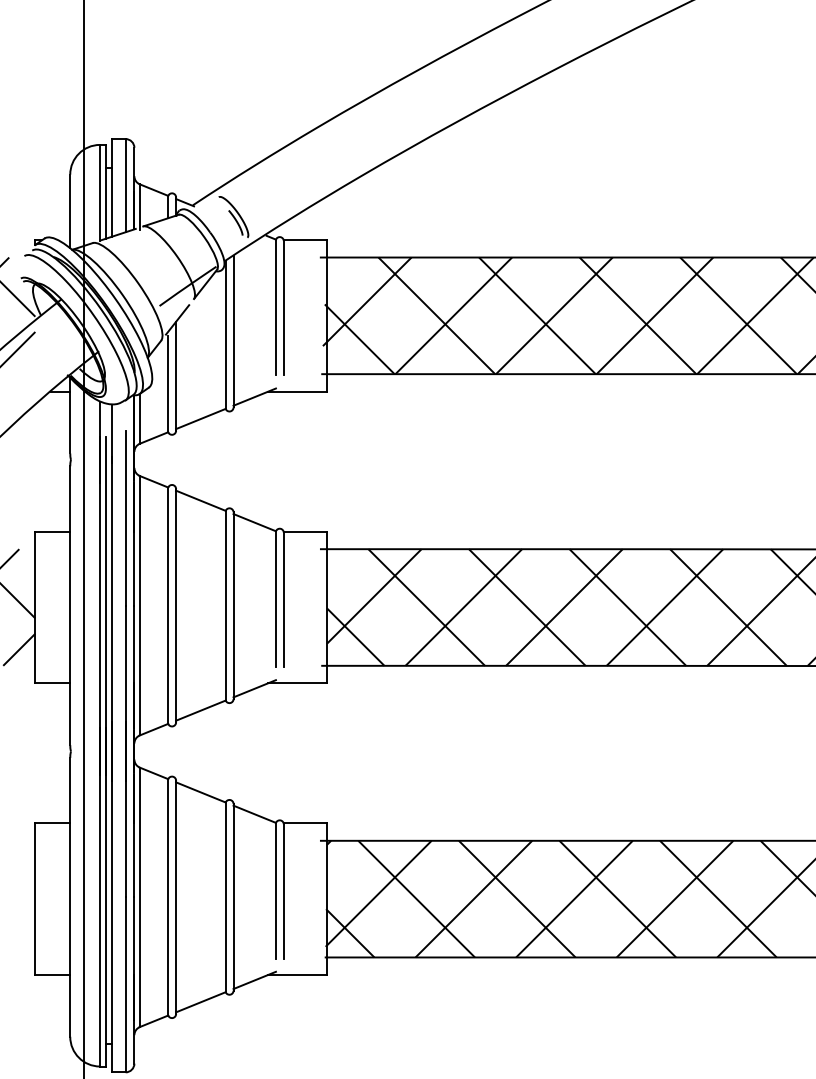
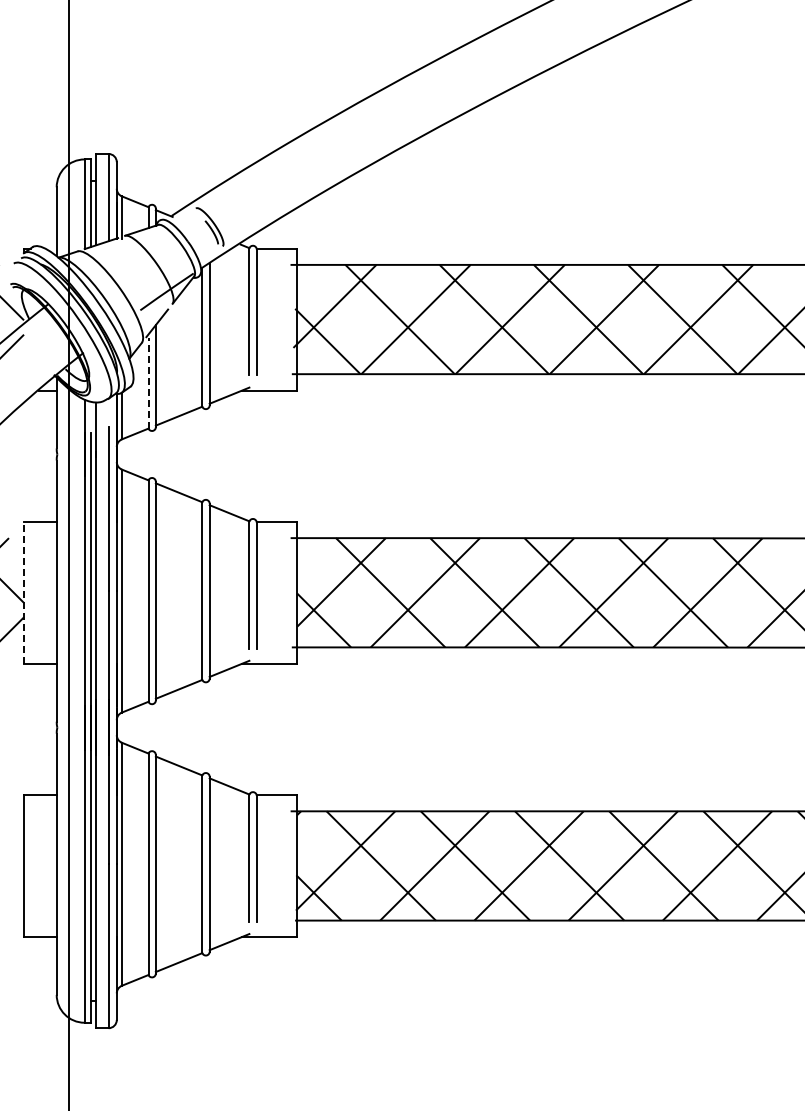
line: (168, 383) -> (148, 382), solid -> dashed
line: (35, 607) -> (24, 592), solid -> dashed

